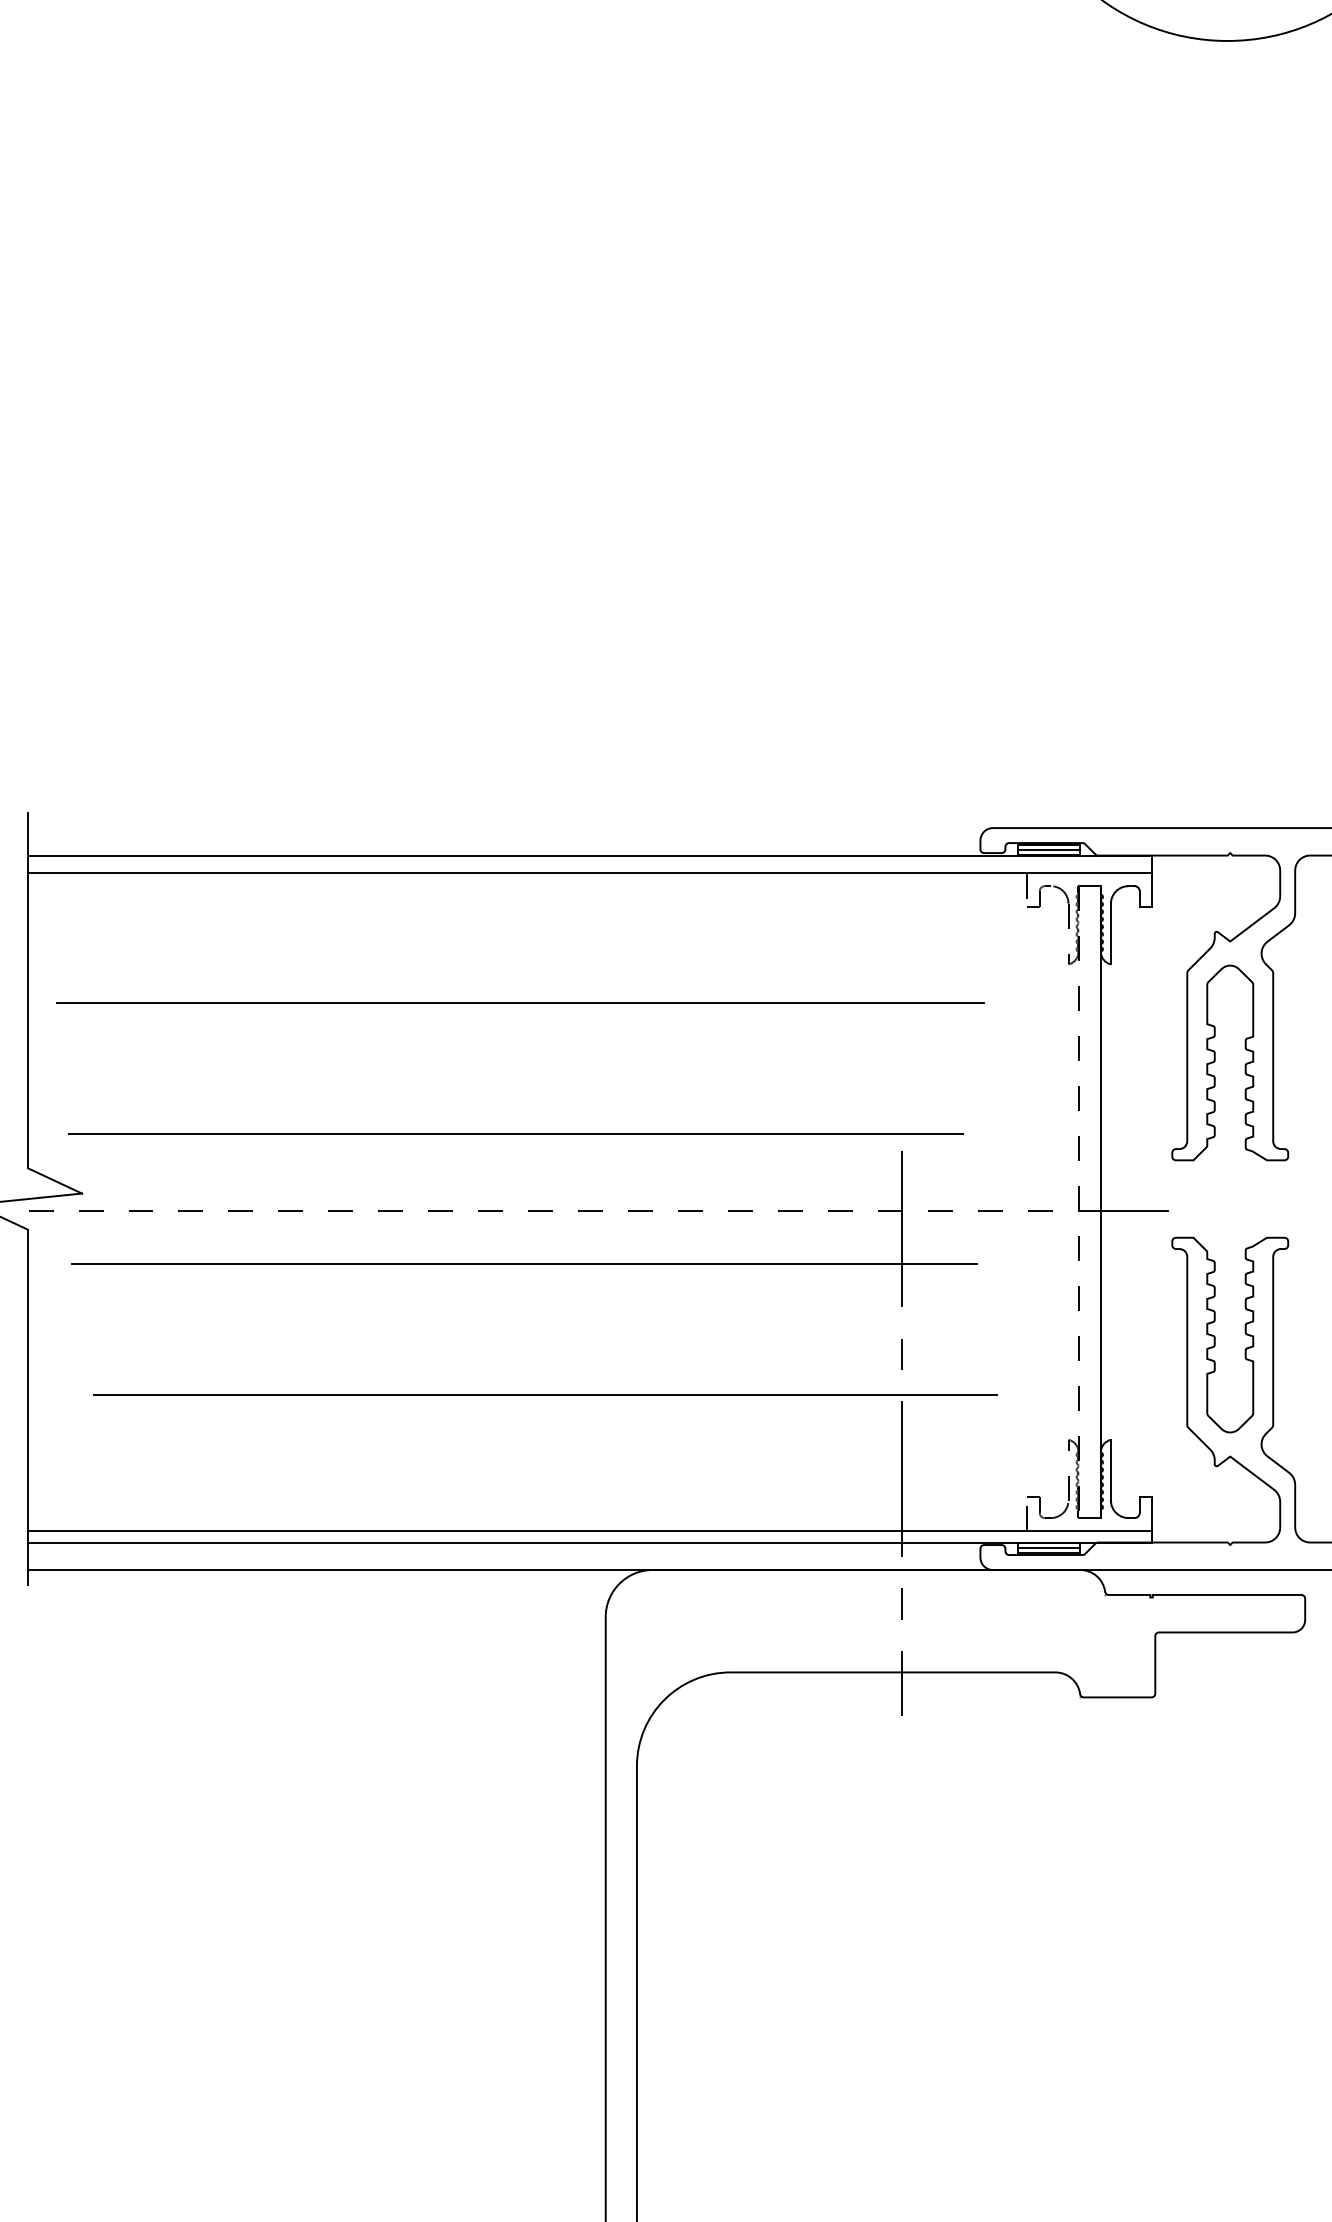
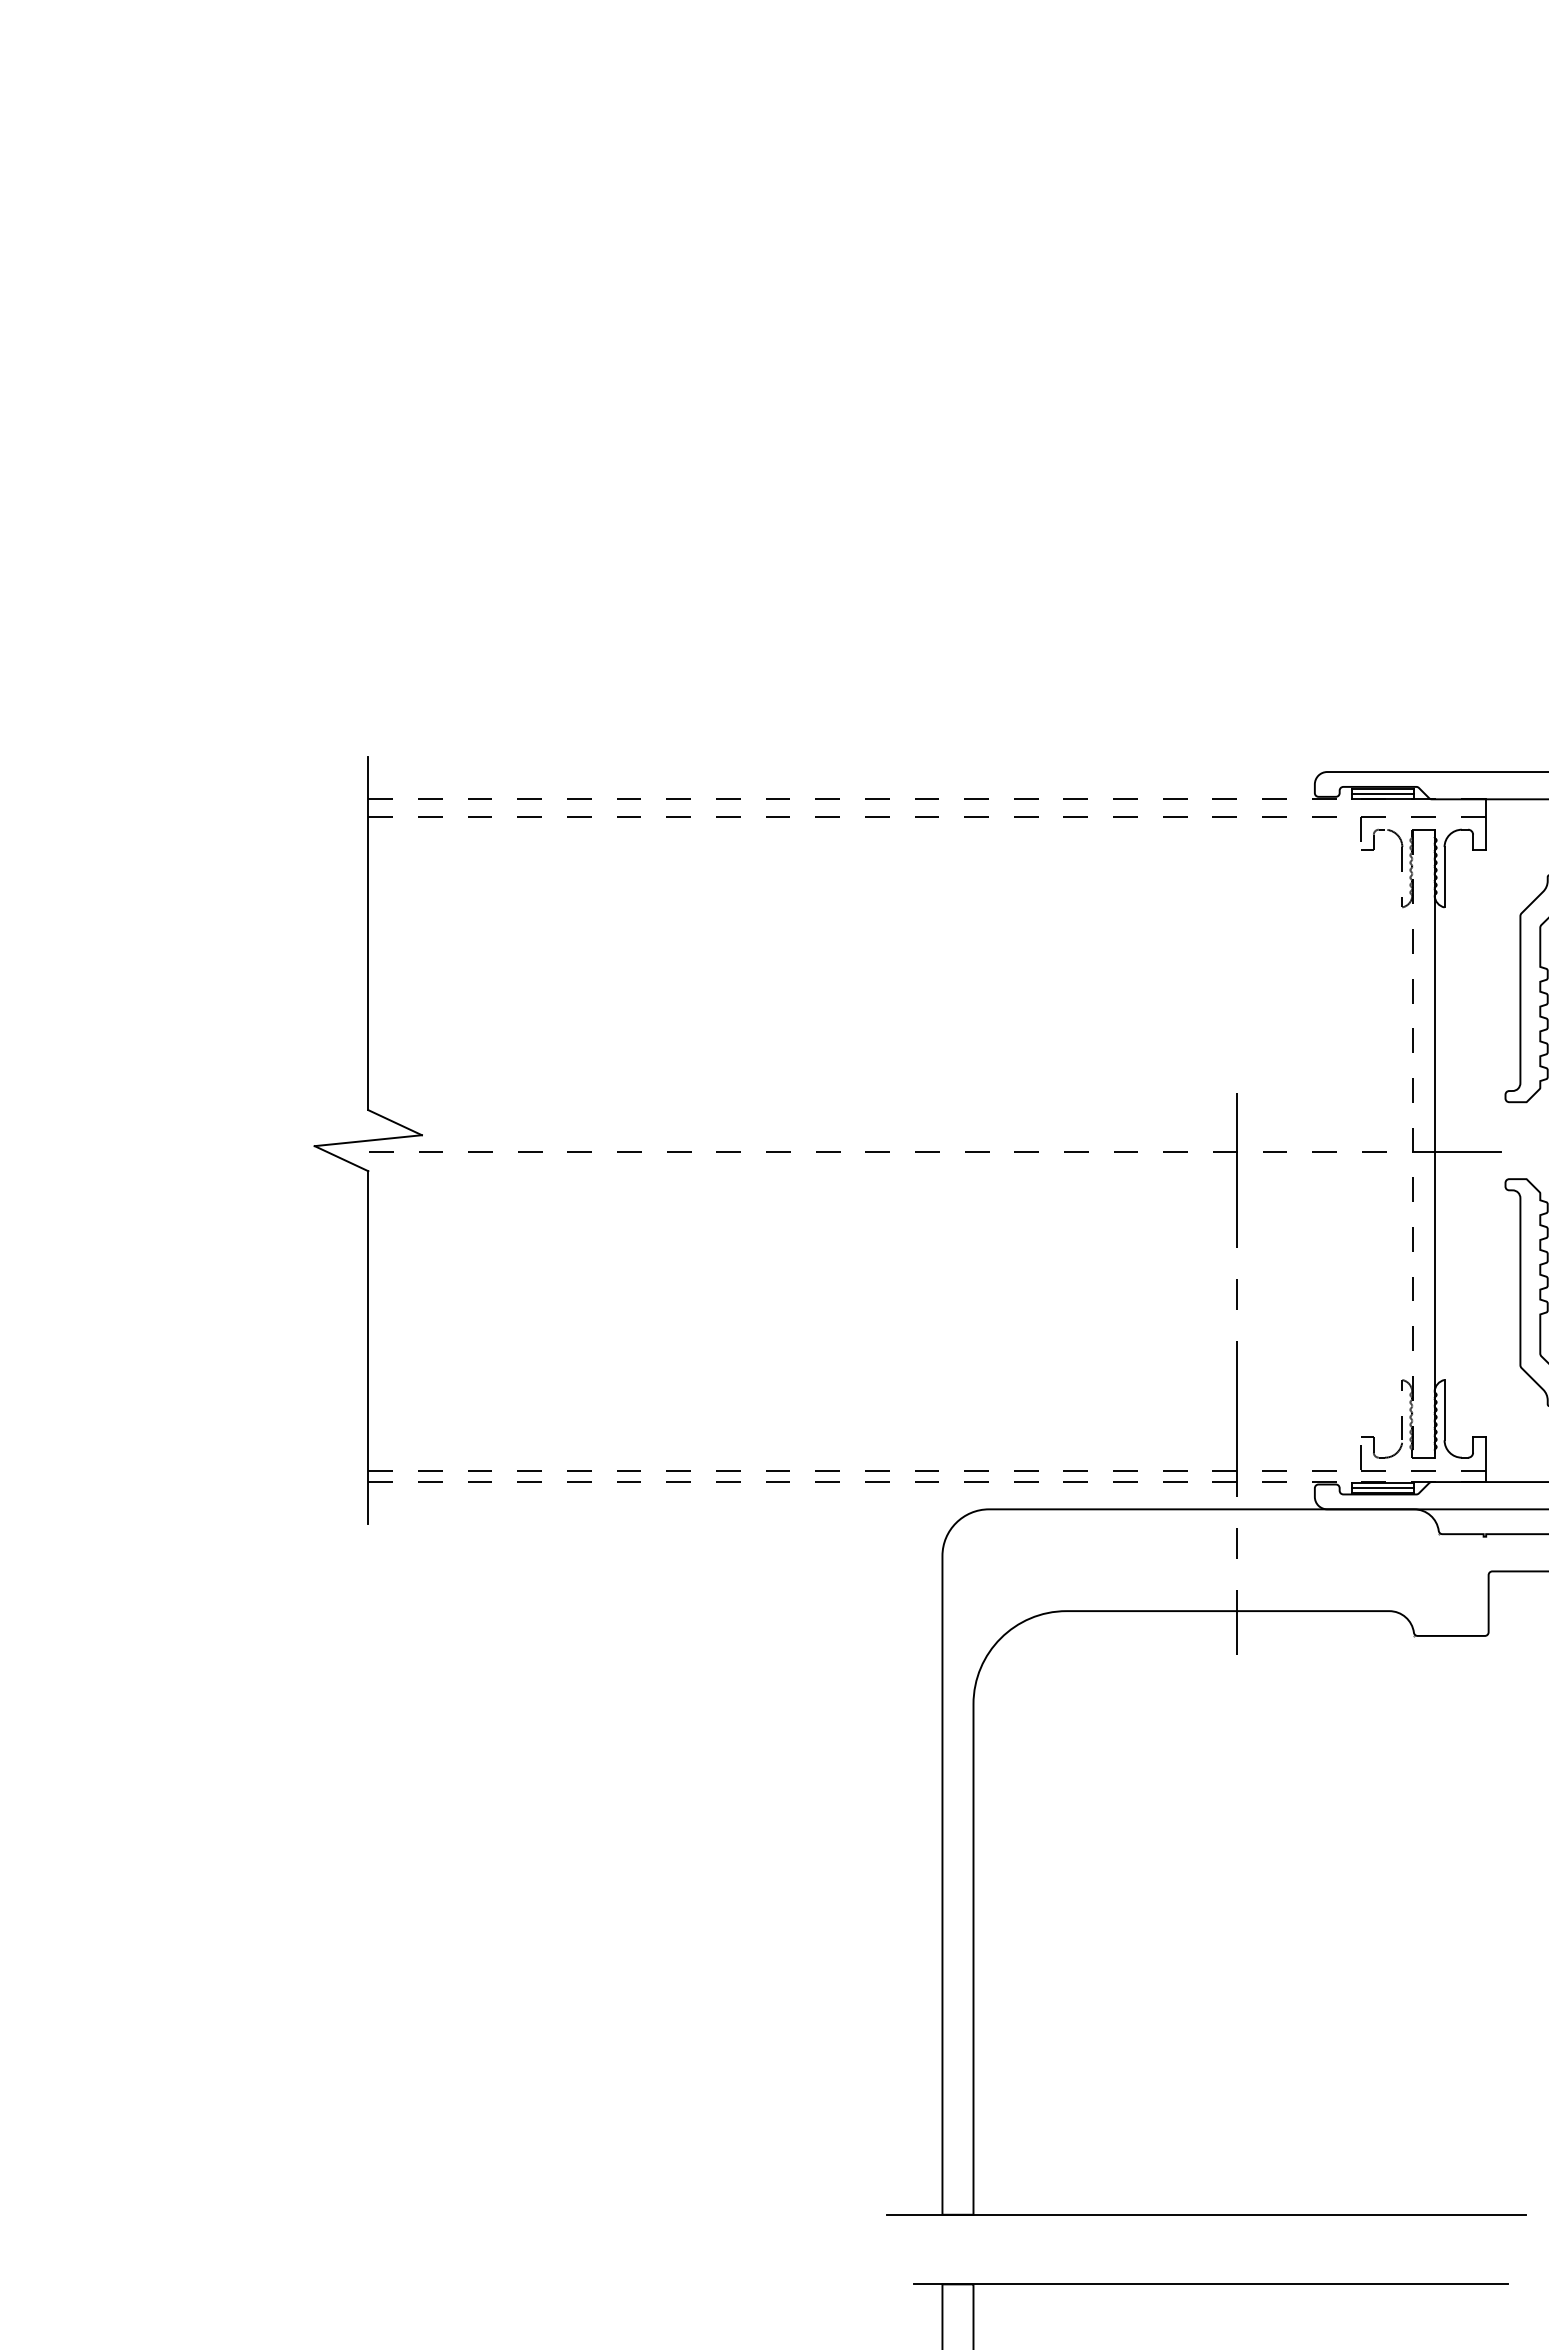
line: (589, 855) -> (926, 799), solid -> dashed
line: (589, 872) -> (926, 816), solid -> dashed
line: (520, 1003) -> (857, 946), removed
line: (516, 1133) -> (853, 1075), removed
line: (524, 1264) -> (861, 1205), removed
line: (545, 1395) -> (882, 1335), removed
line: (589, 1530) -> (926, 1470), solid -> dashed
line: (589, 1542) -> (926, 1482), solid -> dashed
line: (510, 1570) -> (847, 1509), removed

